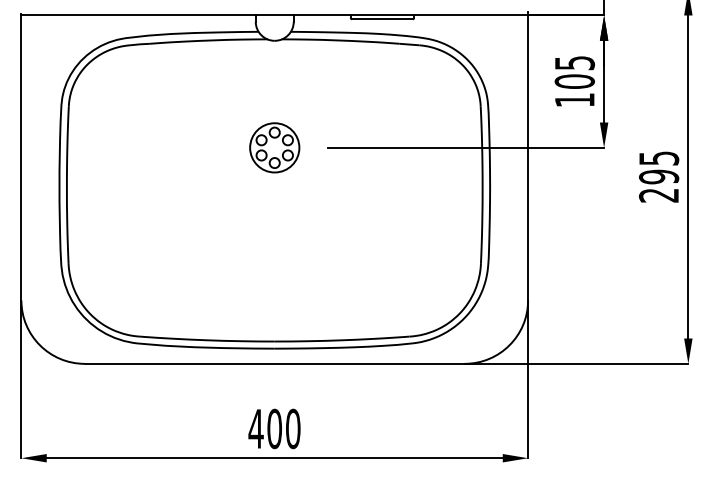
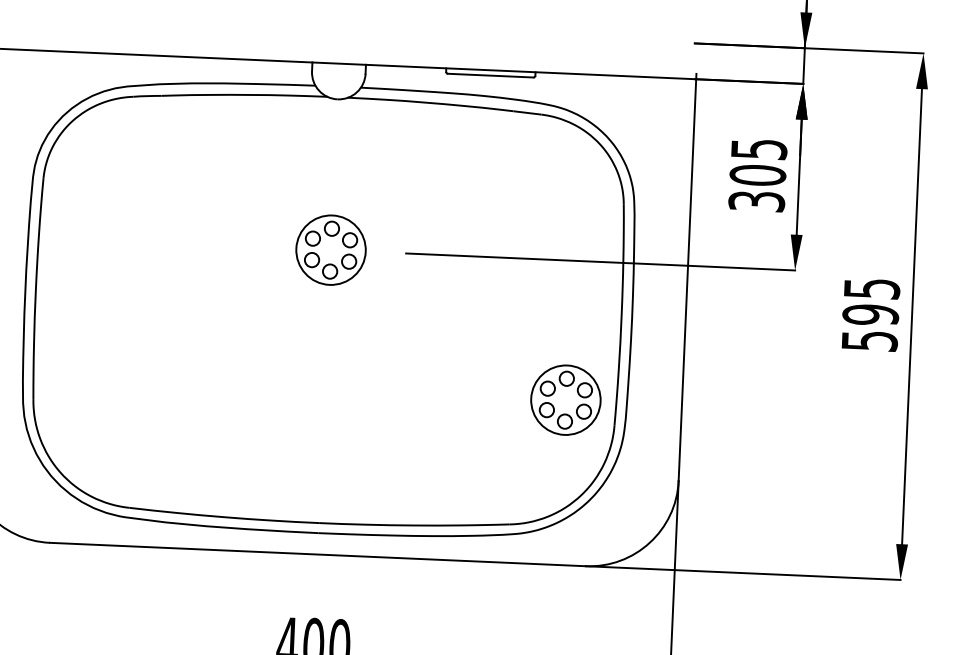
text: (574, 100) -> (756, 201), 105 -> 305
text: (658, 195) -> (868, 340), 295 -> 595
part: (445, 246) -> (565, 399), added

